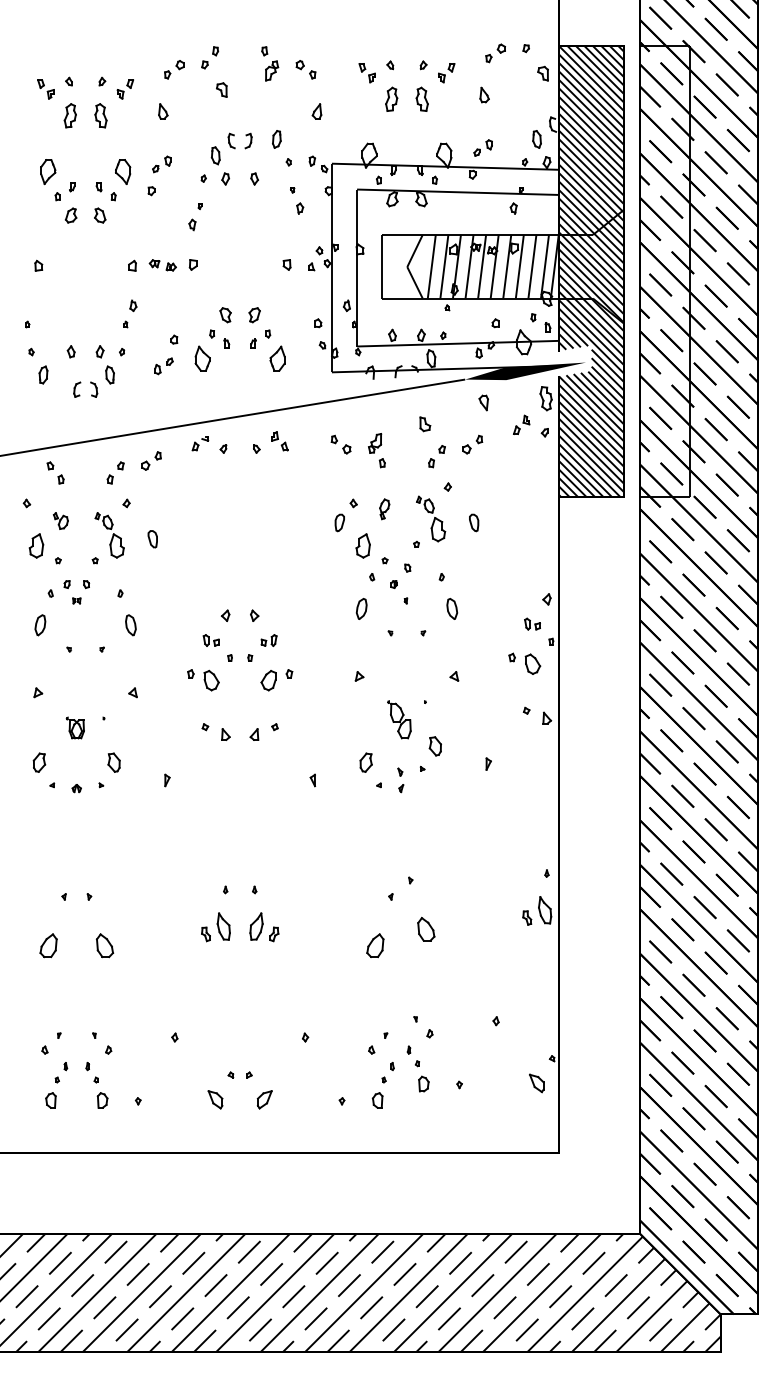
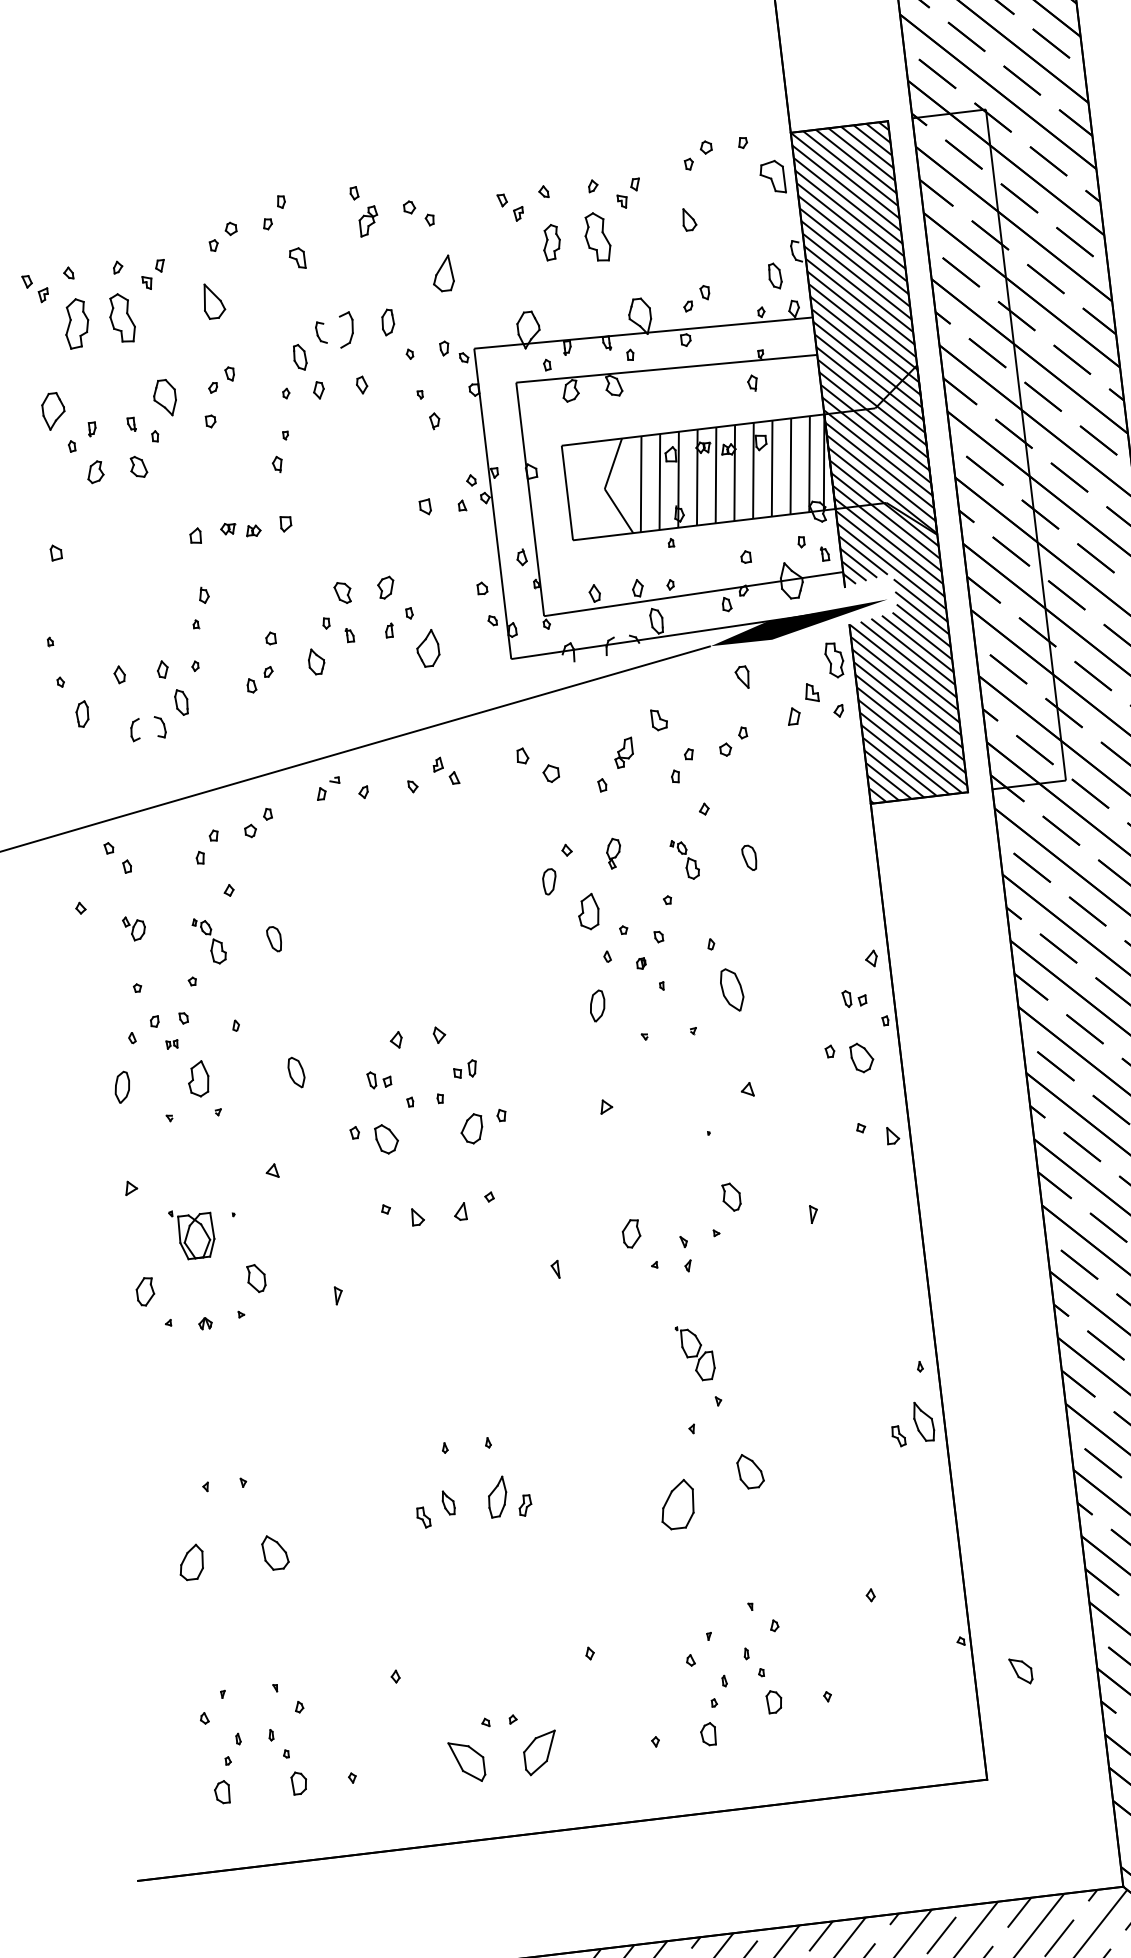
part: (542, 73) -> (771, 177), size x1.6
part: (421, 98) -> (595, 235), size x1.4
part: (163, 111) -> (214, 300), size x1.6
part: (316, 111) -> (442, 273), size x1.6
part: (69, 115) -> (75, 323), size x1.4
part: (100, 115) -> (121, 317), size x1.4
part: (248, 140) -> (346, 328), size x1.6
part: (202, 358) -> (316, 661), size x0.7
part: (521, 424) -> (802, 703), size x1.4
part: (375, 443) -> (624, 752), moved
part: (340, 444) -> (536, 764), size x1.4
part: (431, 518) -> (685, 858), size x0.6
part: (109, 535) -> (209, 941), size x0.7
part: (36, 545) -> (198, 1078), moved
part: (452, 608) -> (732, 989), size x1.4
part: (130, 625) -> (295, 1072), moved
part: (399, 719) -> (695, 1352), moved
part: (74, 727) -> (191, 1233), size x1.6
part: (223, 926) -> (448, 1502), size x0.6
part: (375, 945) -> (677, 1504), size x1.4
part: (536, 1083) -> (1020, 1671), moved
part: (215, 1099) -> (467, 1761), size x1.6
part: (264, 1099) -> (539, 1752), size x1.6

